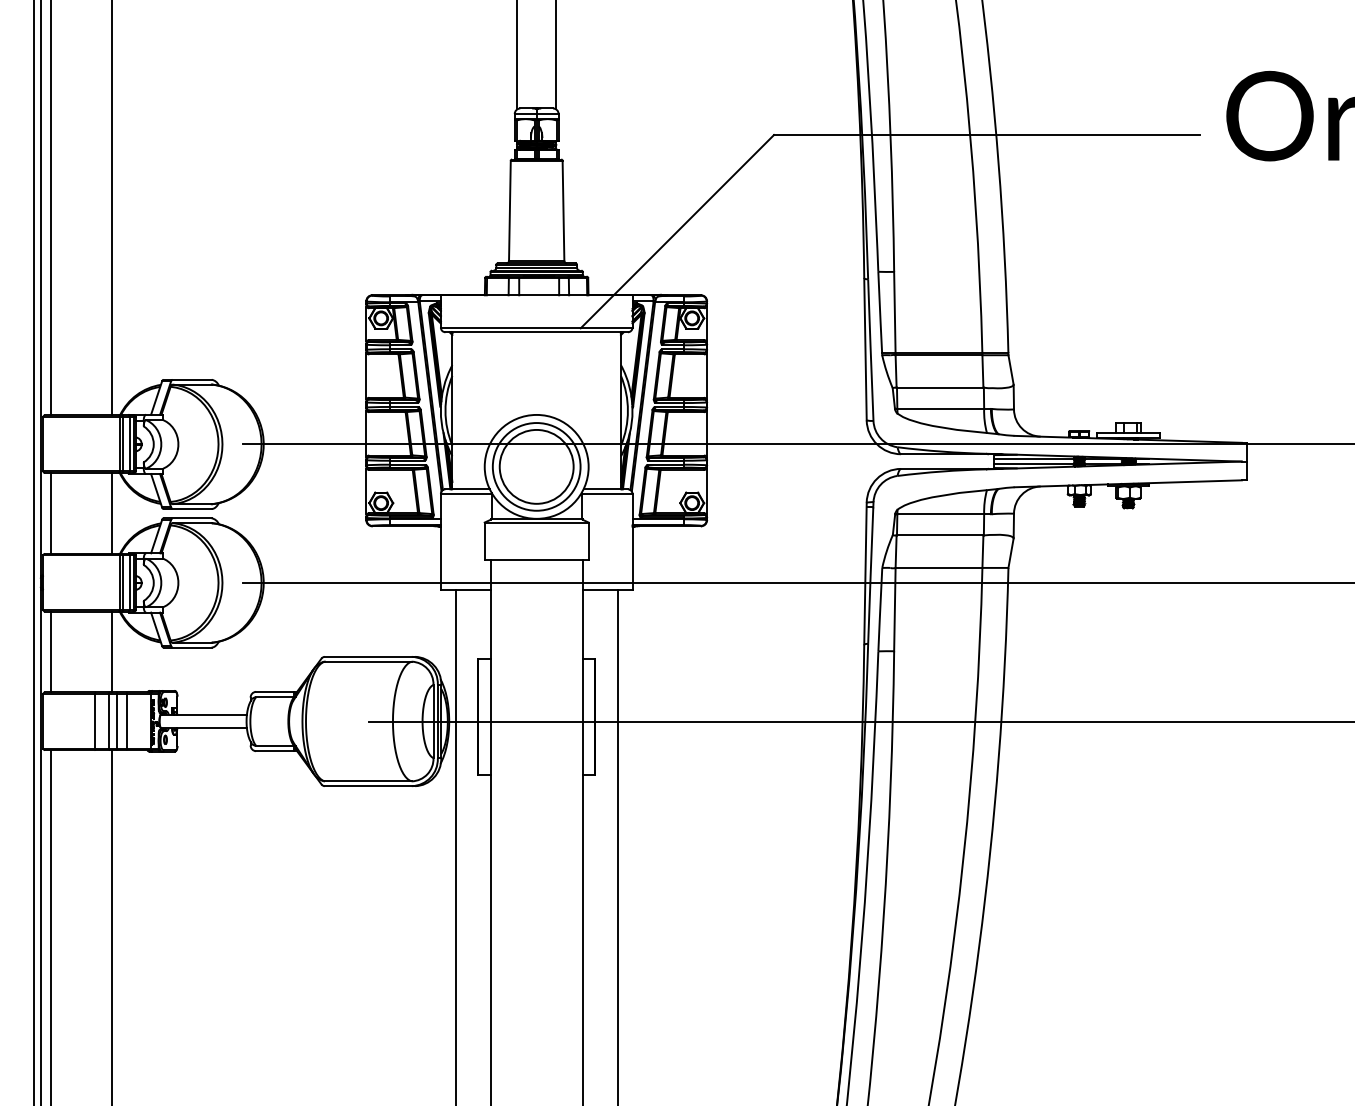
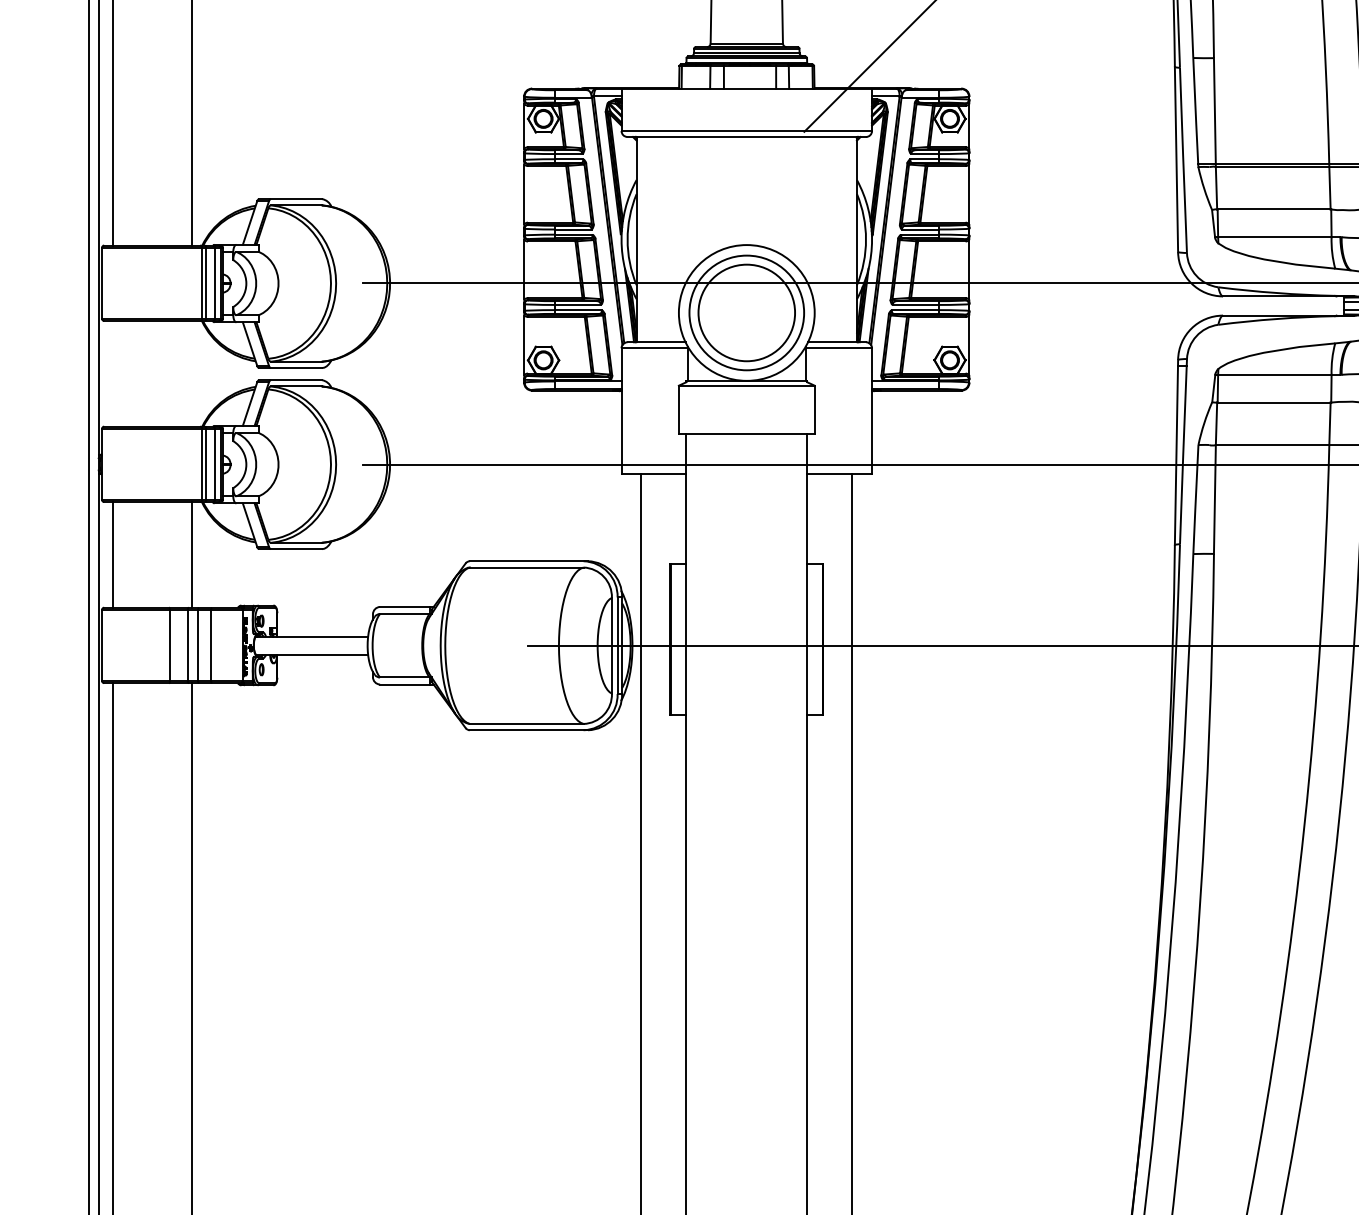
line: (51, 513) -> (112, 373), removed
line: (112, 513) -> (192, 373), removed

